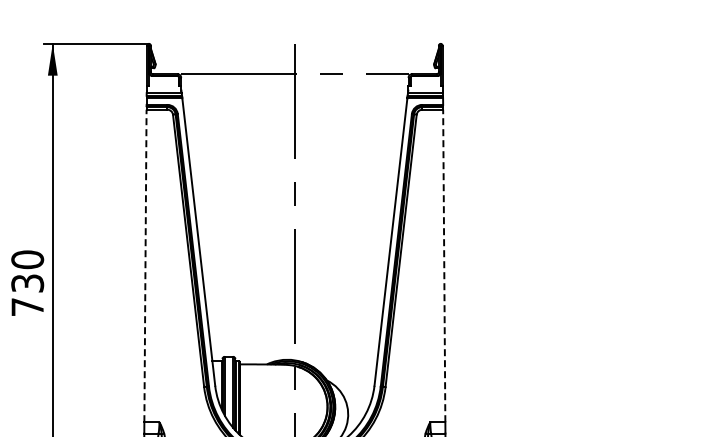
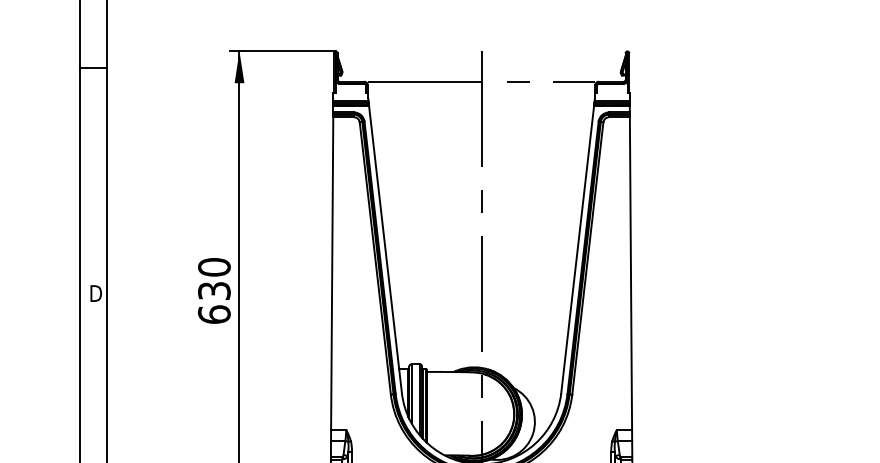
line: (145, 265) -> (332, 273), dashed -> solid
line: (443, 265) -> (630, 273), dashed -> solid
text: (27, 306) -> (214, 314), 730 -> 630

